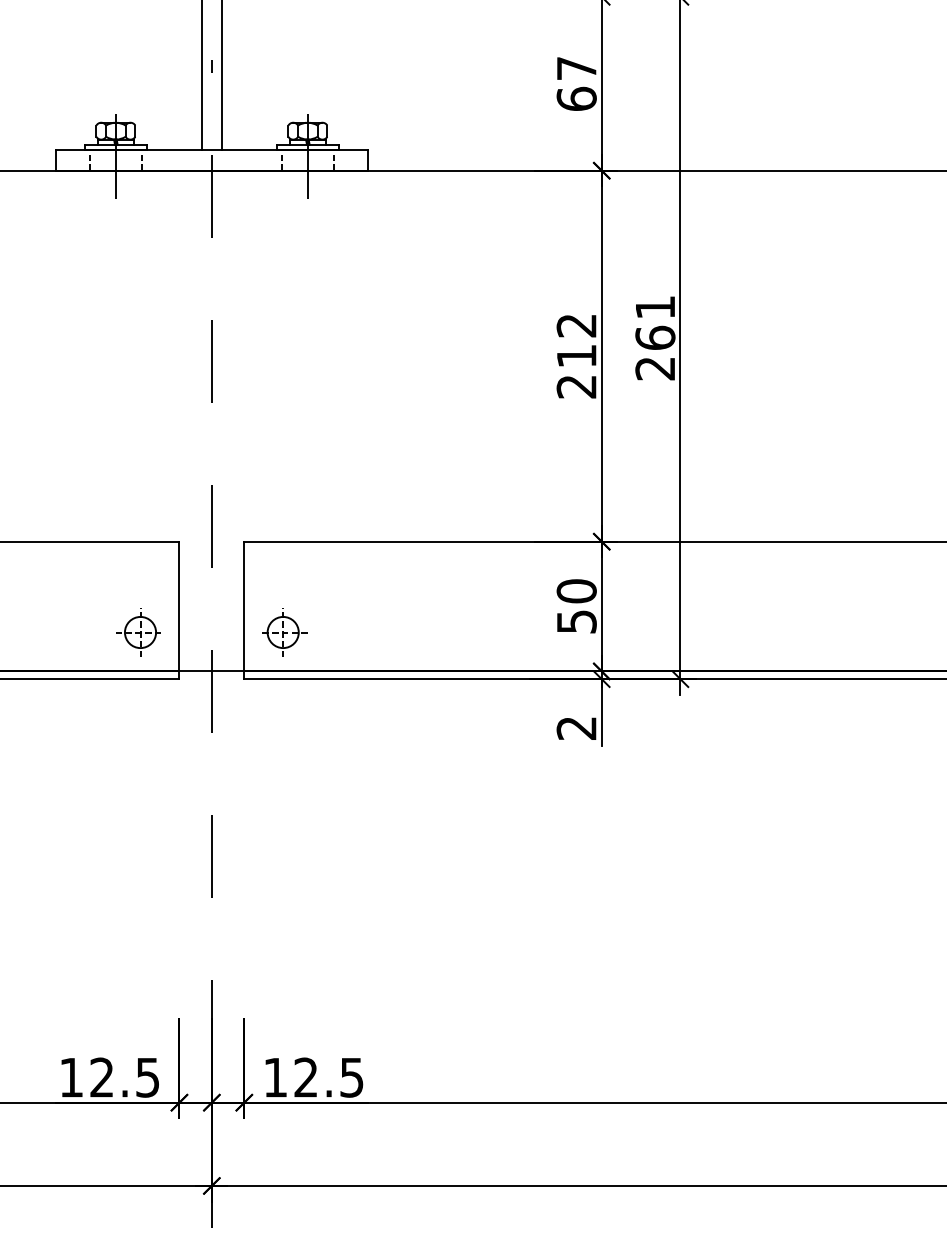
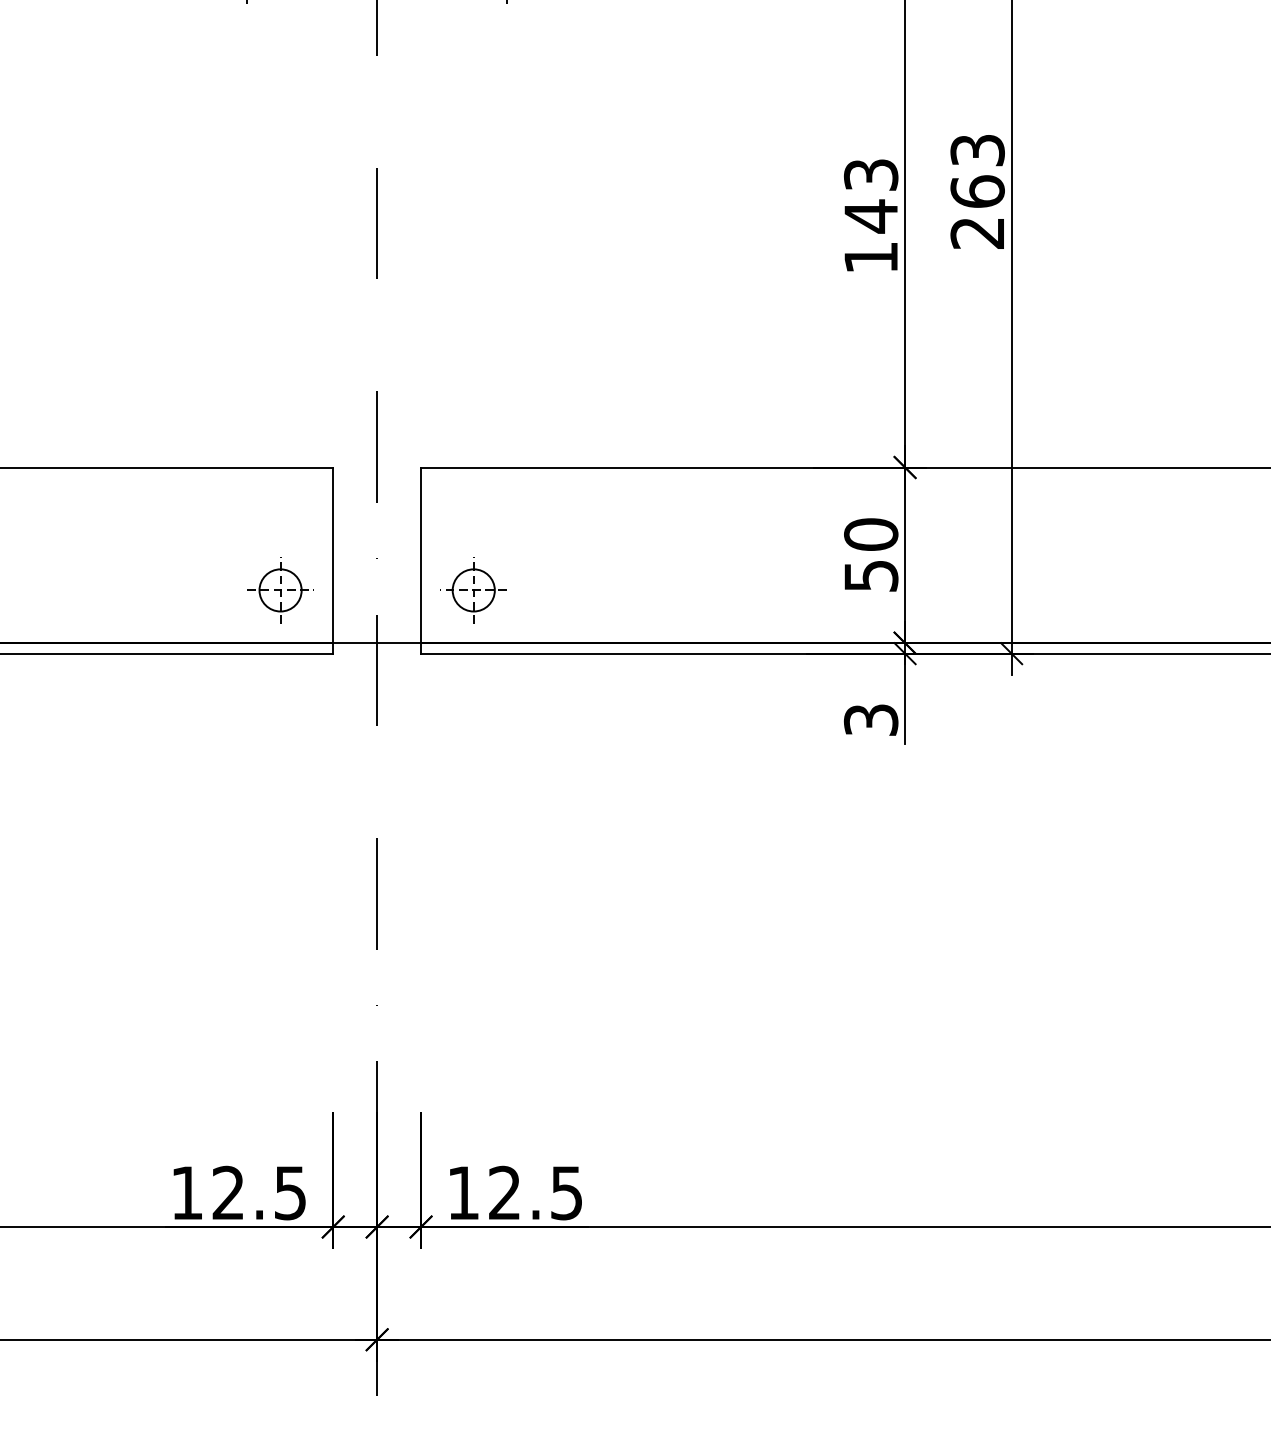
text: (655, 307) -> (977, 150), 261 -> 263
text: (576, 356) -> (870, 216), 212 -> 143
text: (576, 727) -> (870, 719), 2 -> 3

